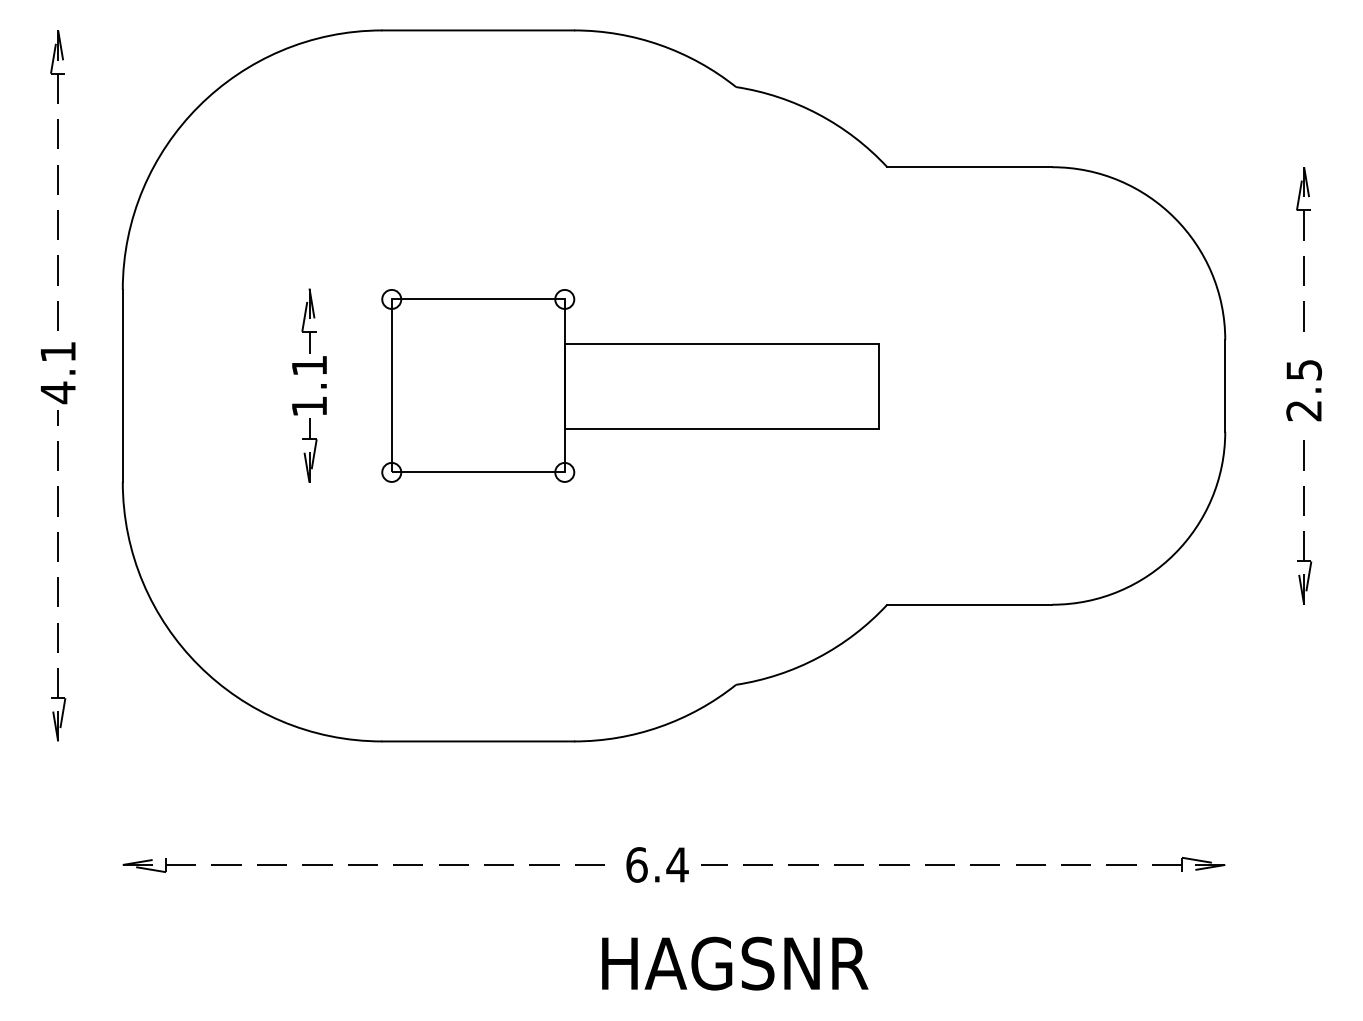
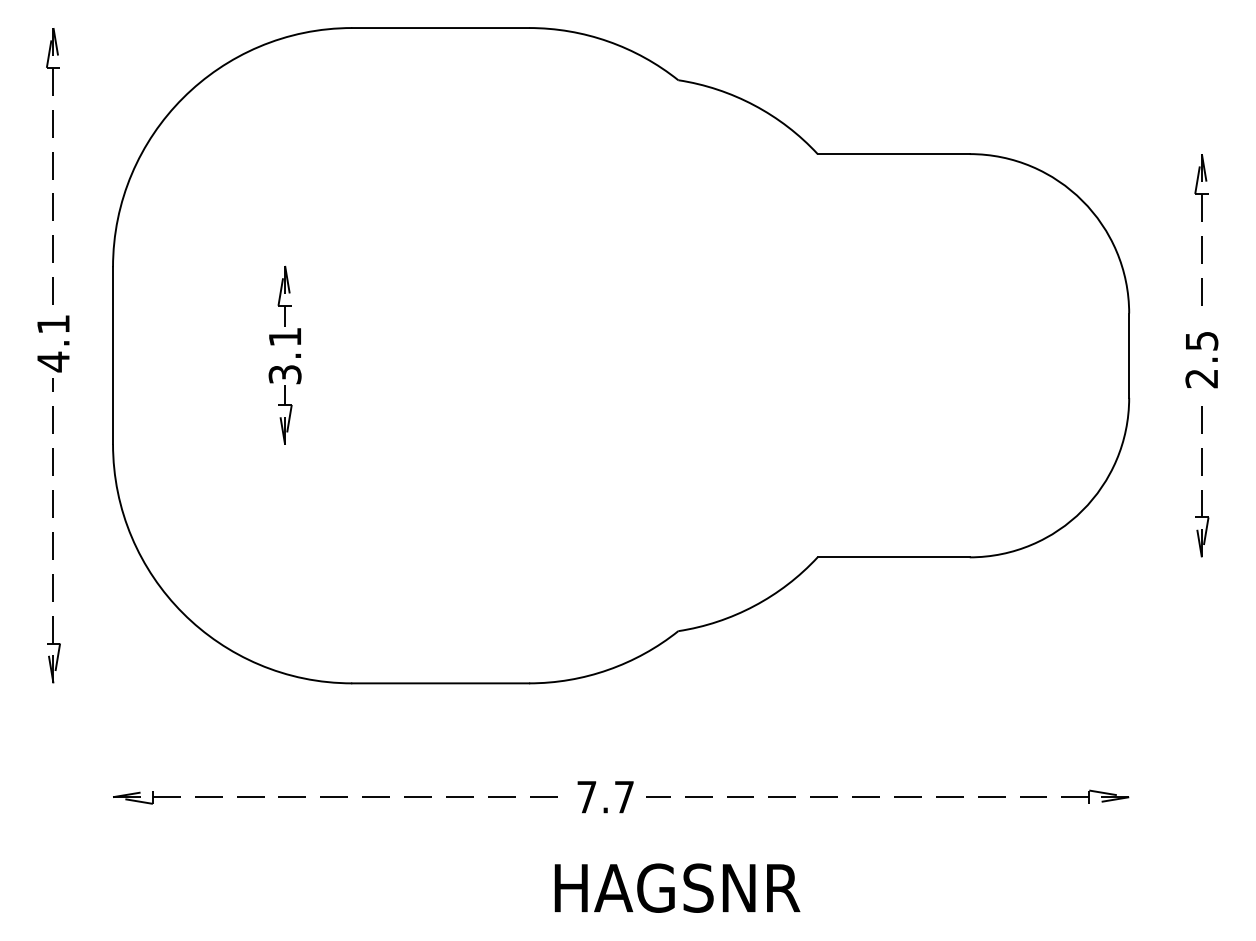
part: (630, 385) -> (580, 355), removed
text: (309, 406) -> (285, 374), 1.1 -> 3.1
text: (657, 864) -> (605, 796), 6.4 -> 7.7

